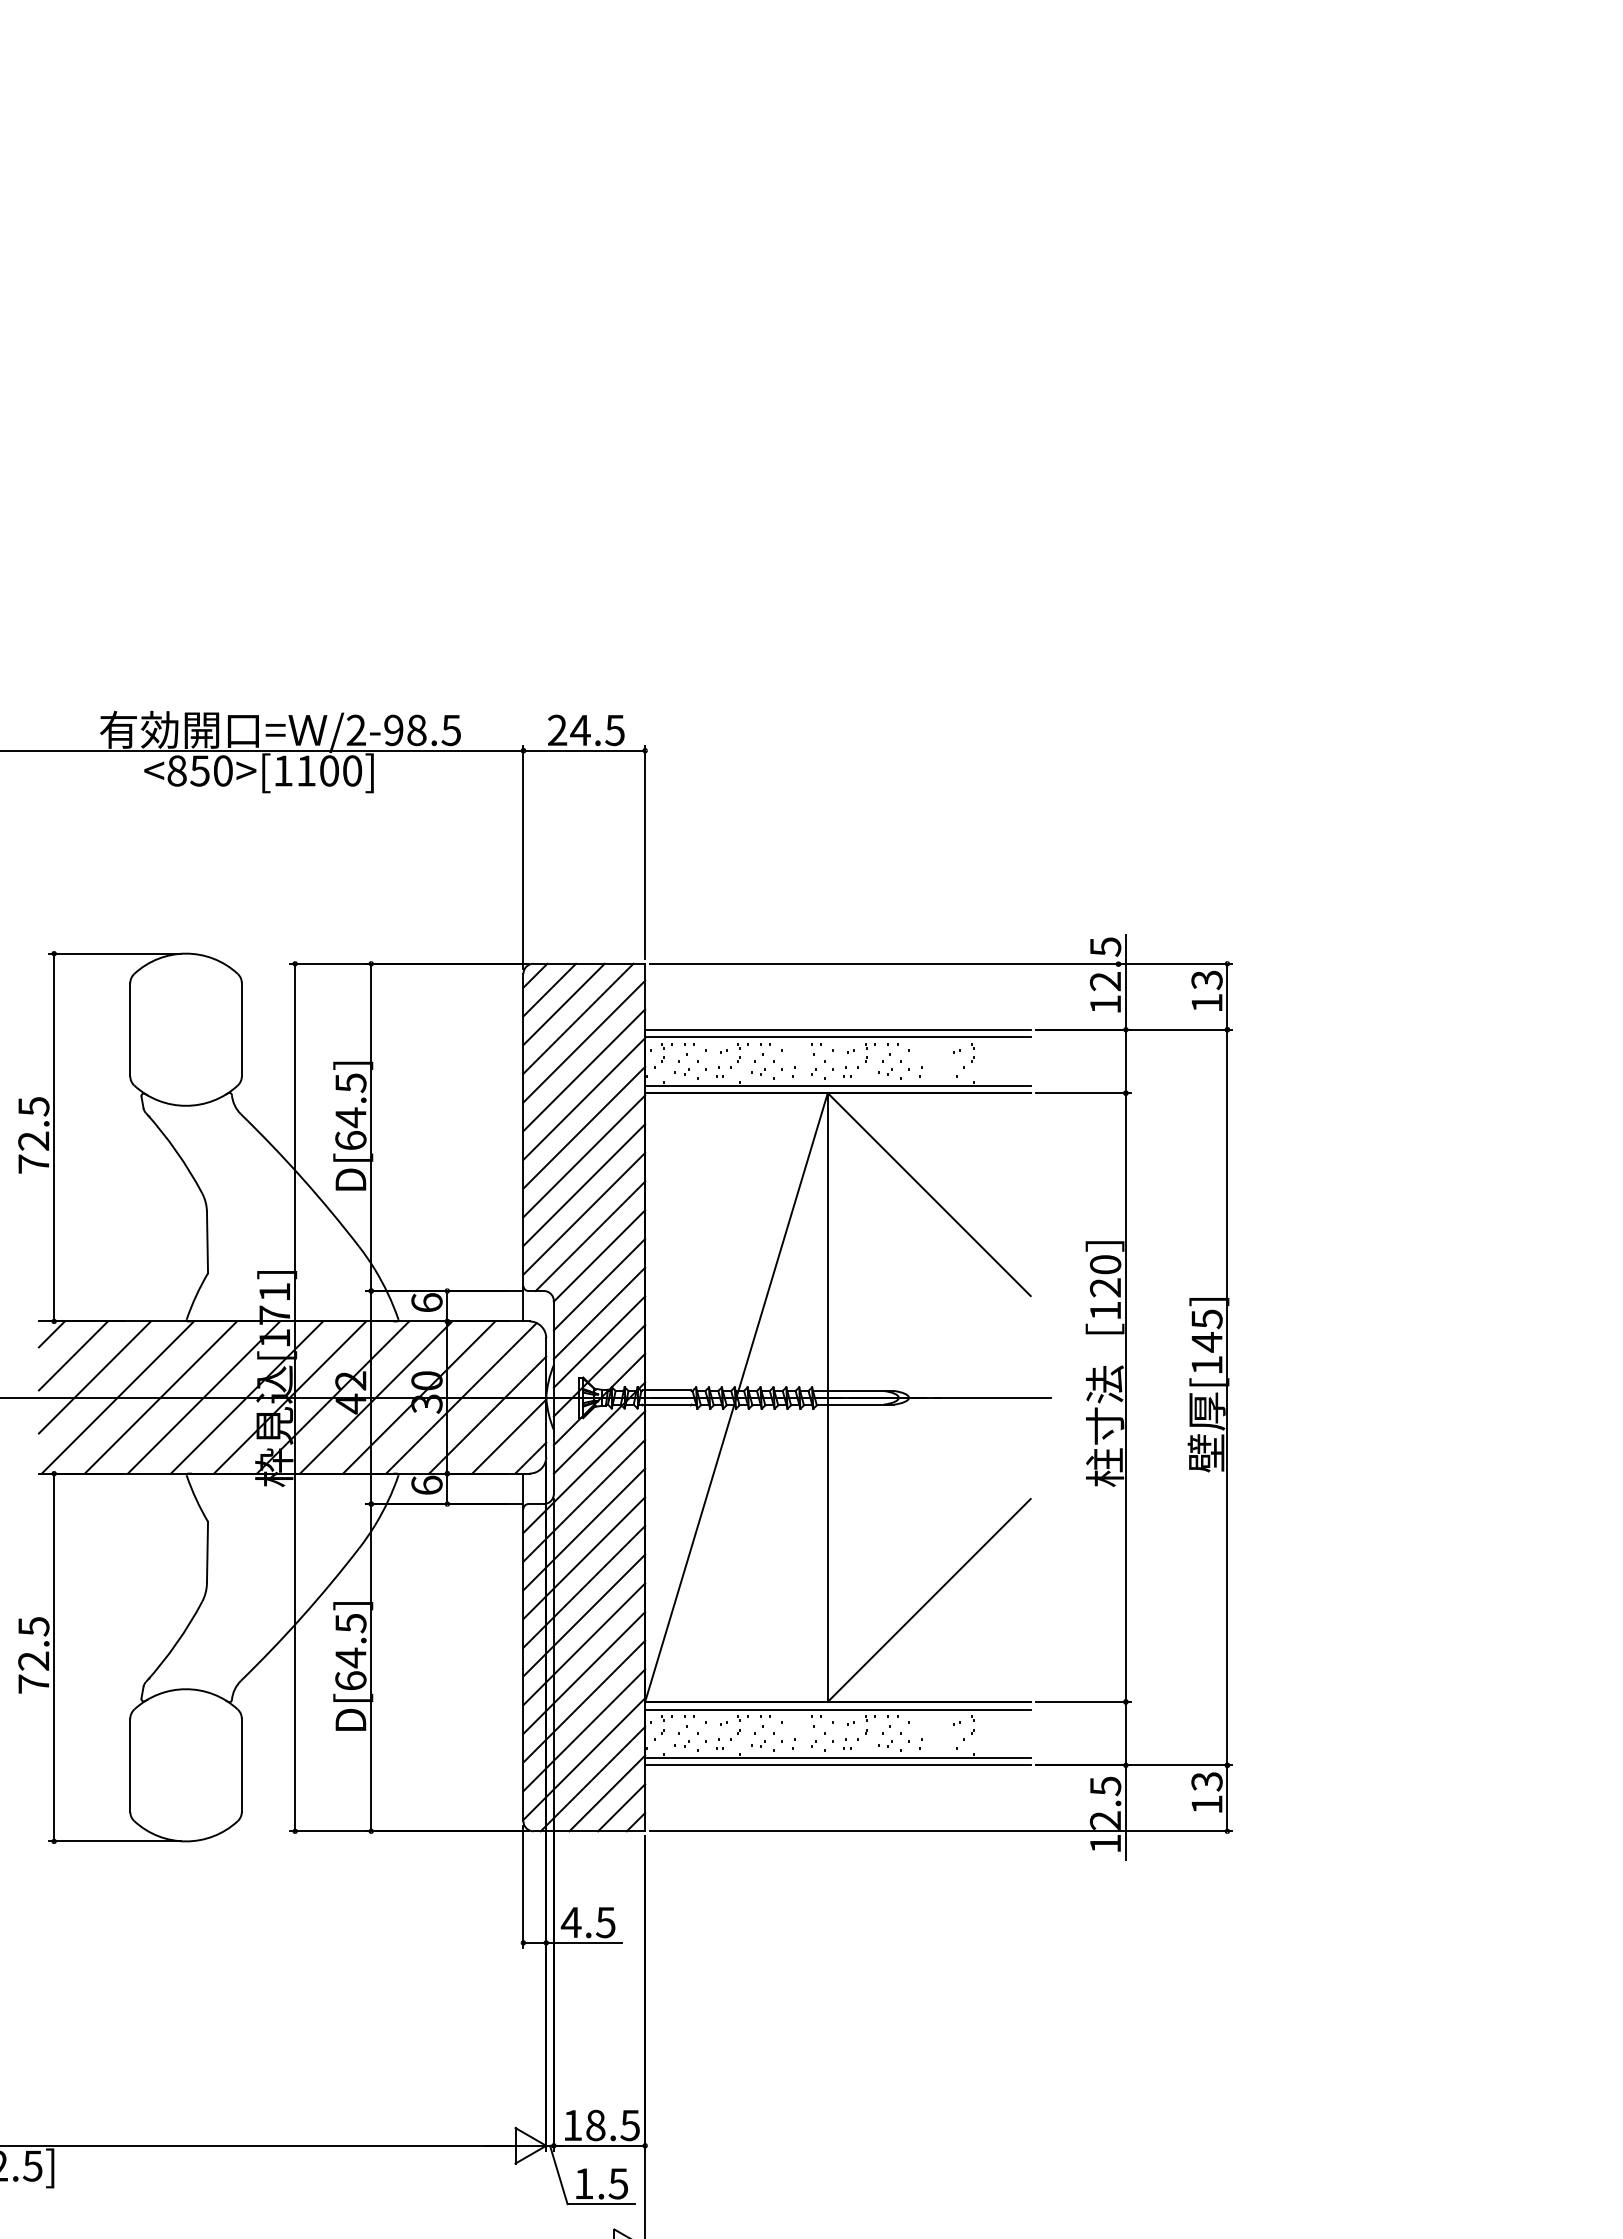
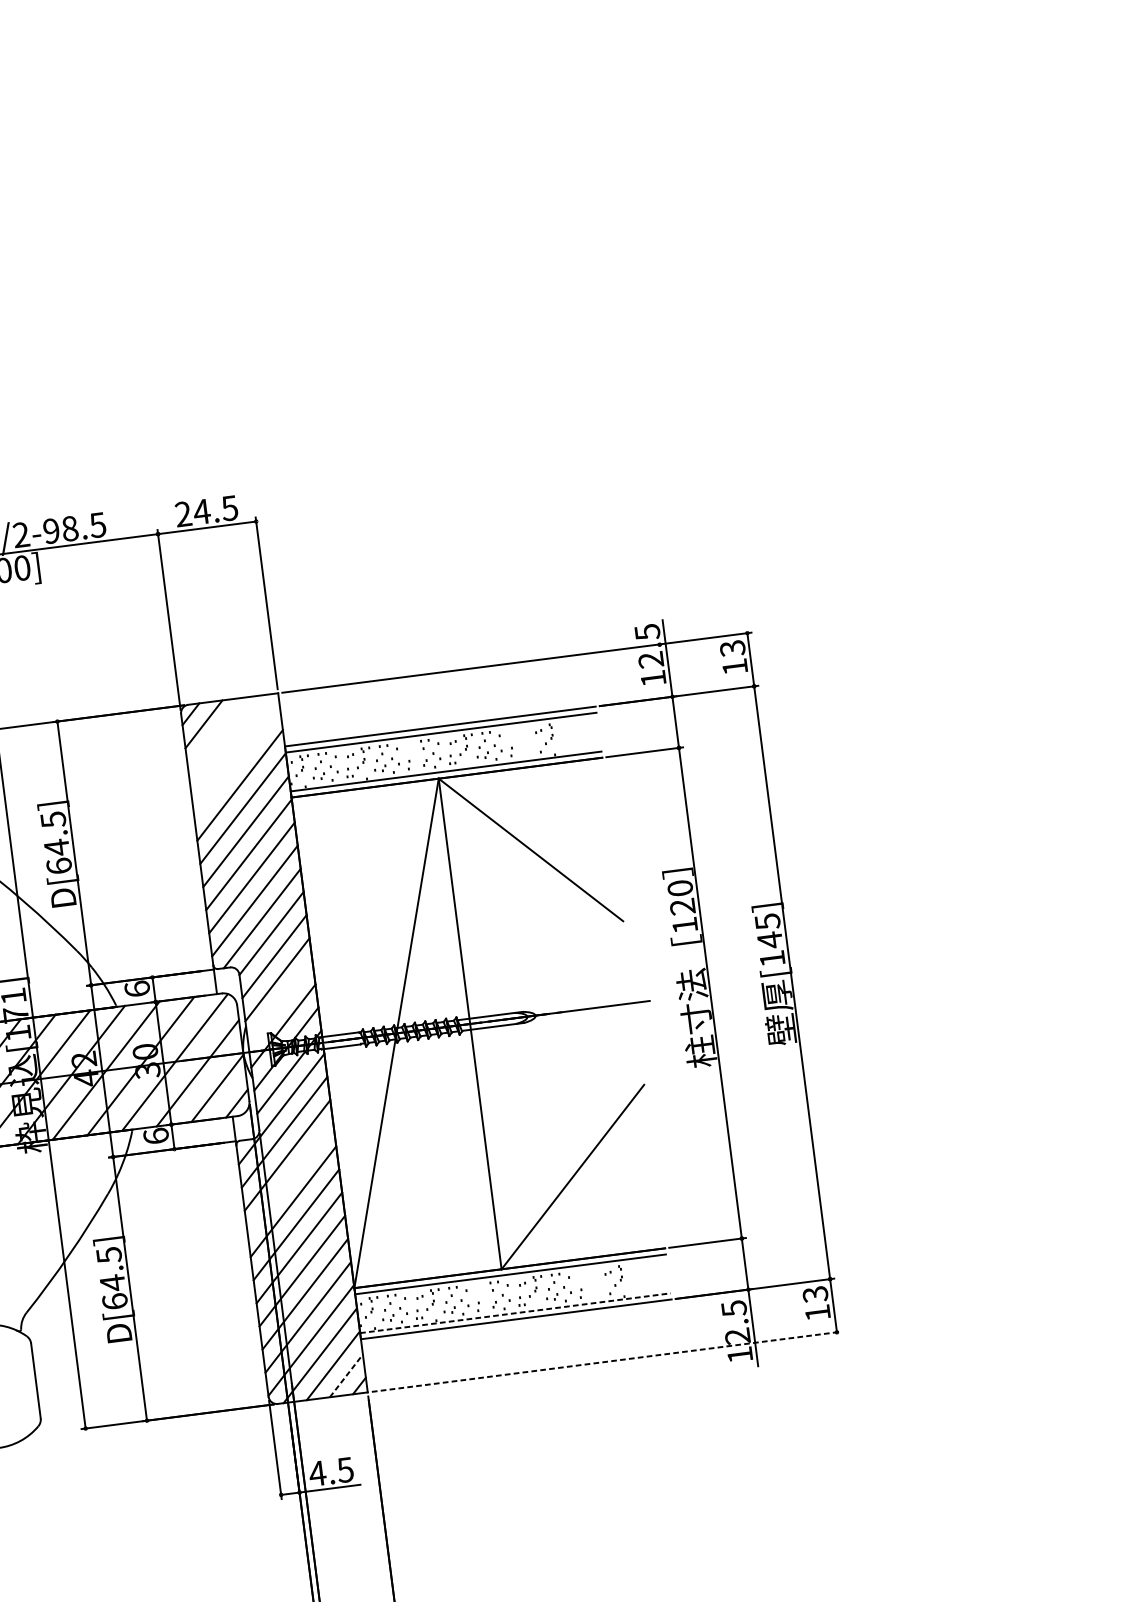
line: (563, 1004) -> (216, 734), removed
line: (578, 1018) -> (230, 744), removed
line: (584, 1041) -> (237, 762), removed
line: (599, 1341) -> (280, 1002), removed
line: (584, 1558) -> (290, 1178), removed
line: (837, 1757) -> (515, 1313), solid -> dashed
line: (622, 1807) -> (347, 1375), solid -> dashed
line: (941, 1831) -> (606, 1362), solid -> dashed

